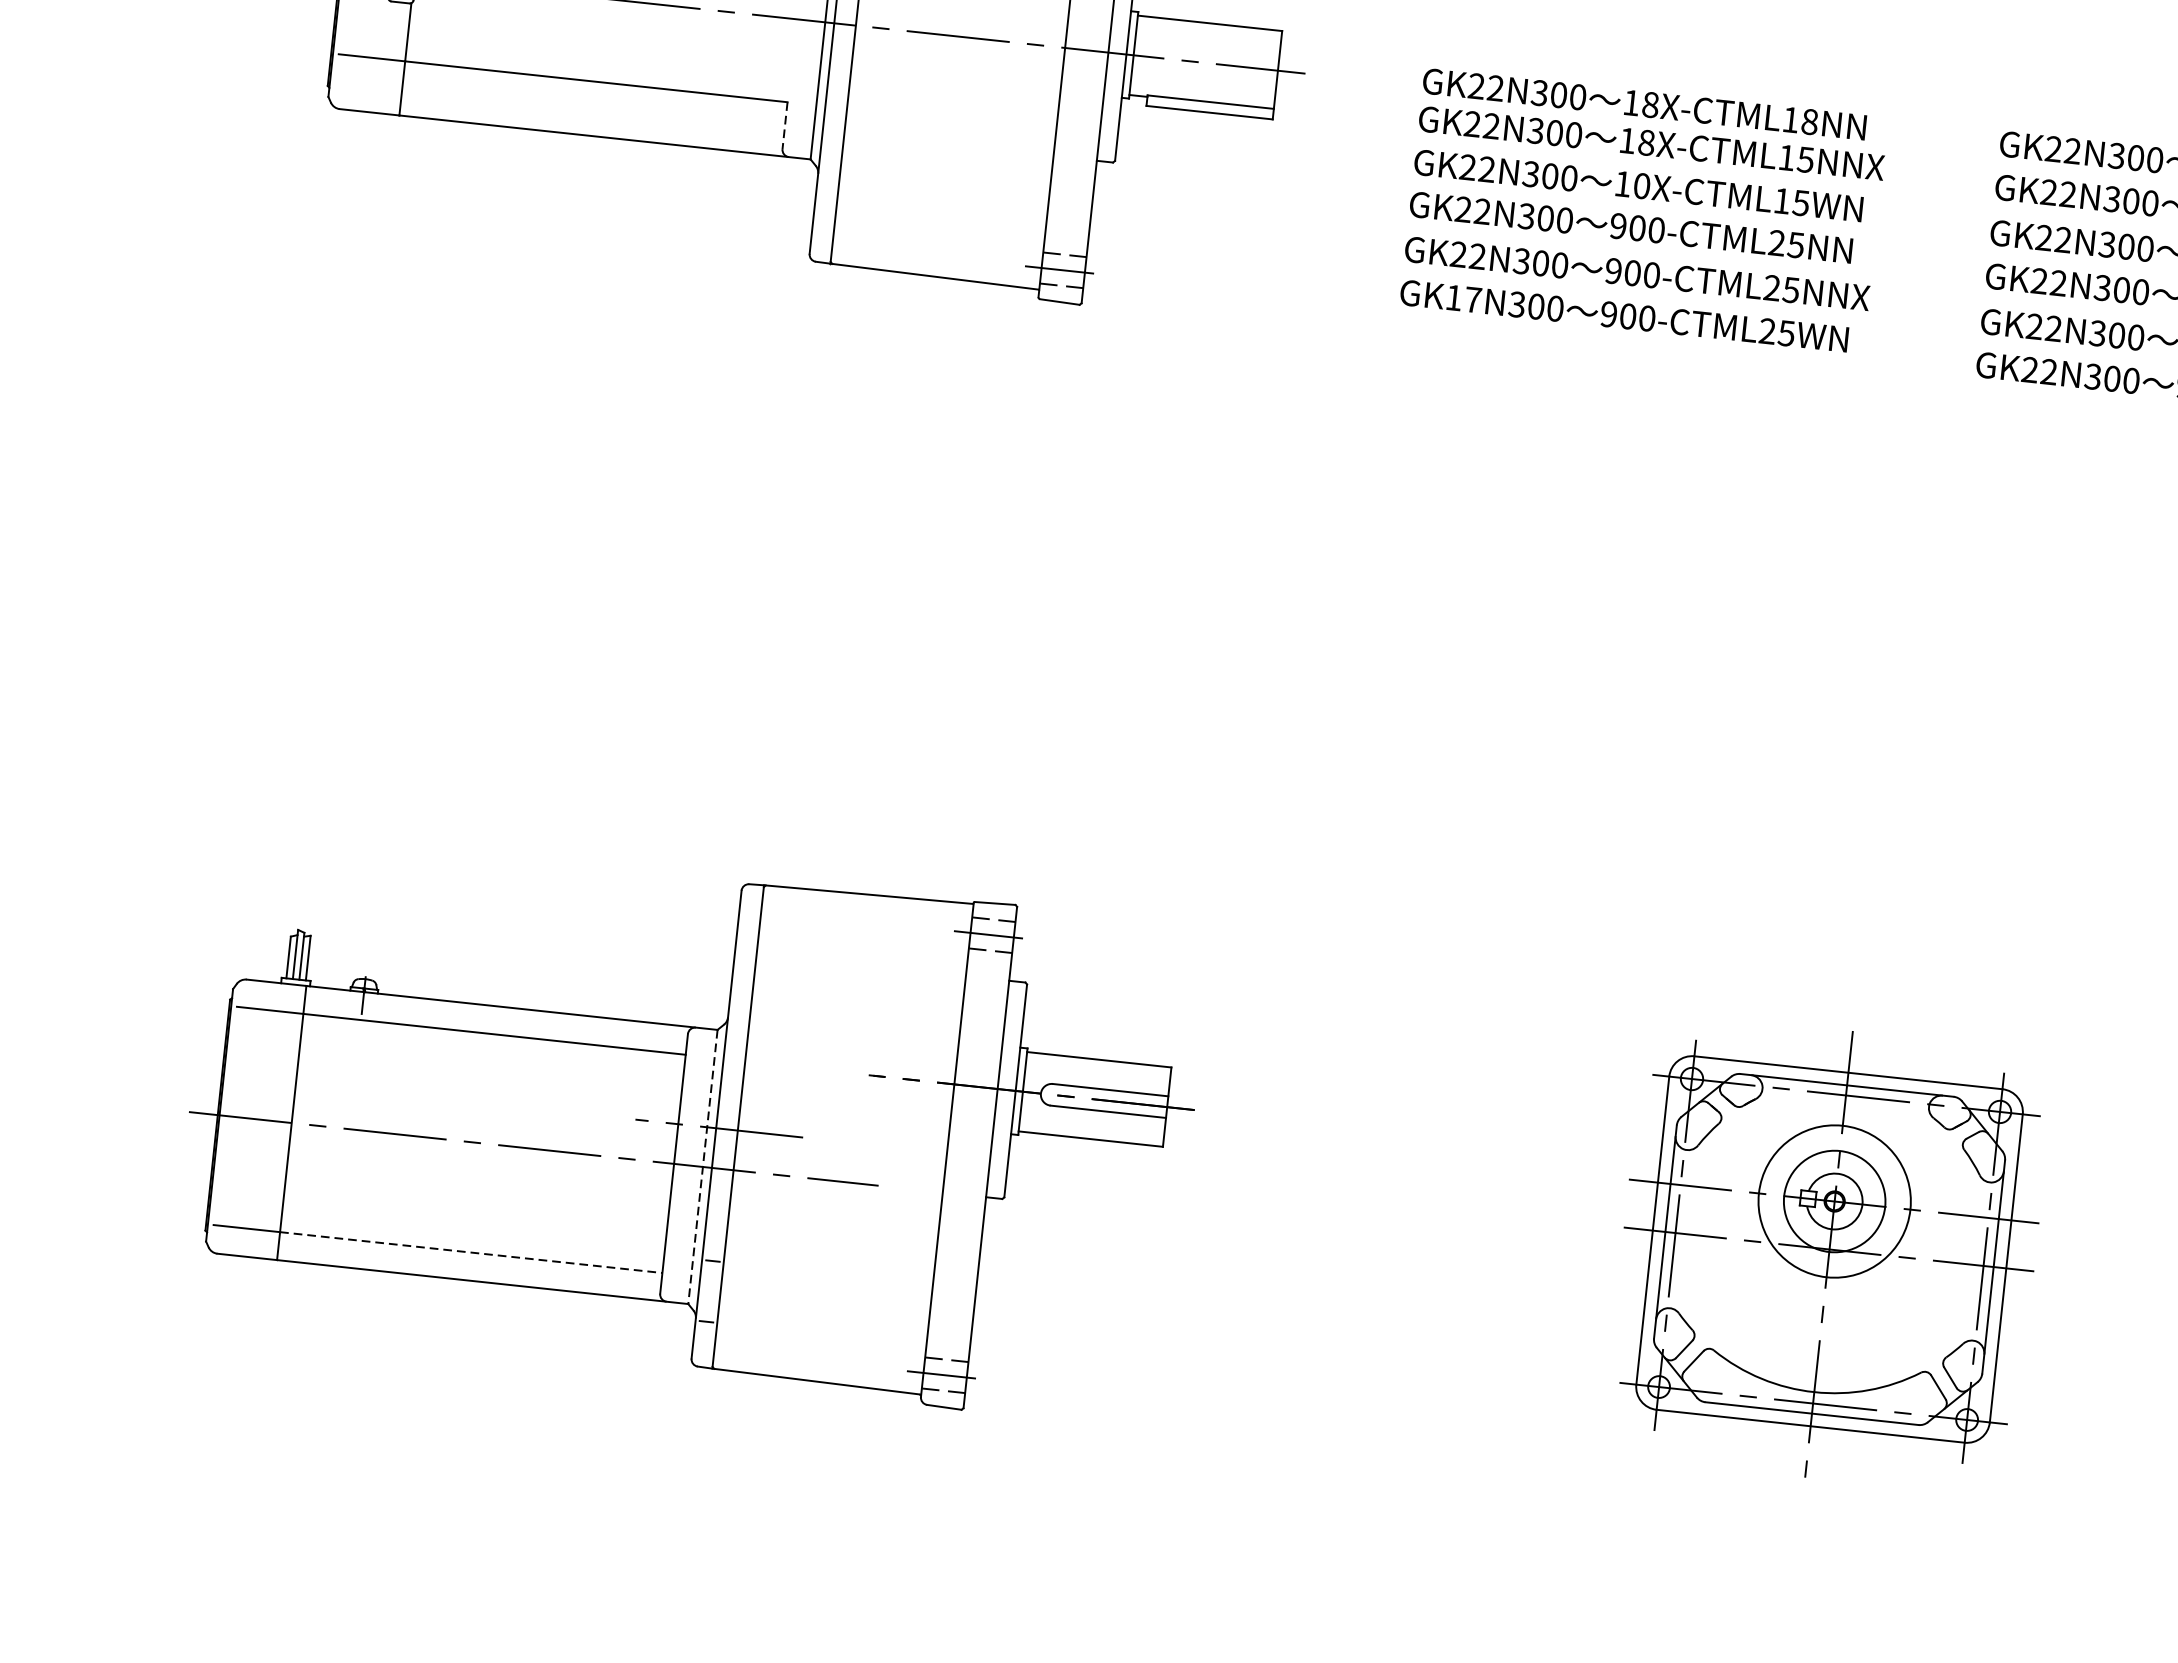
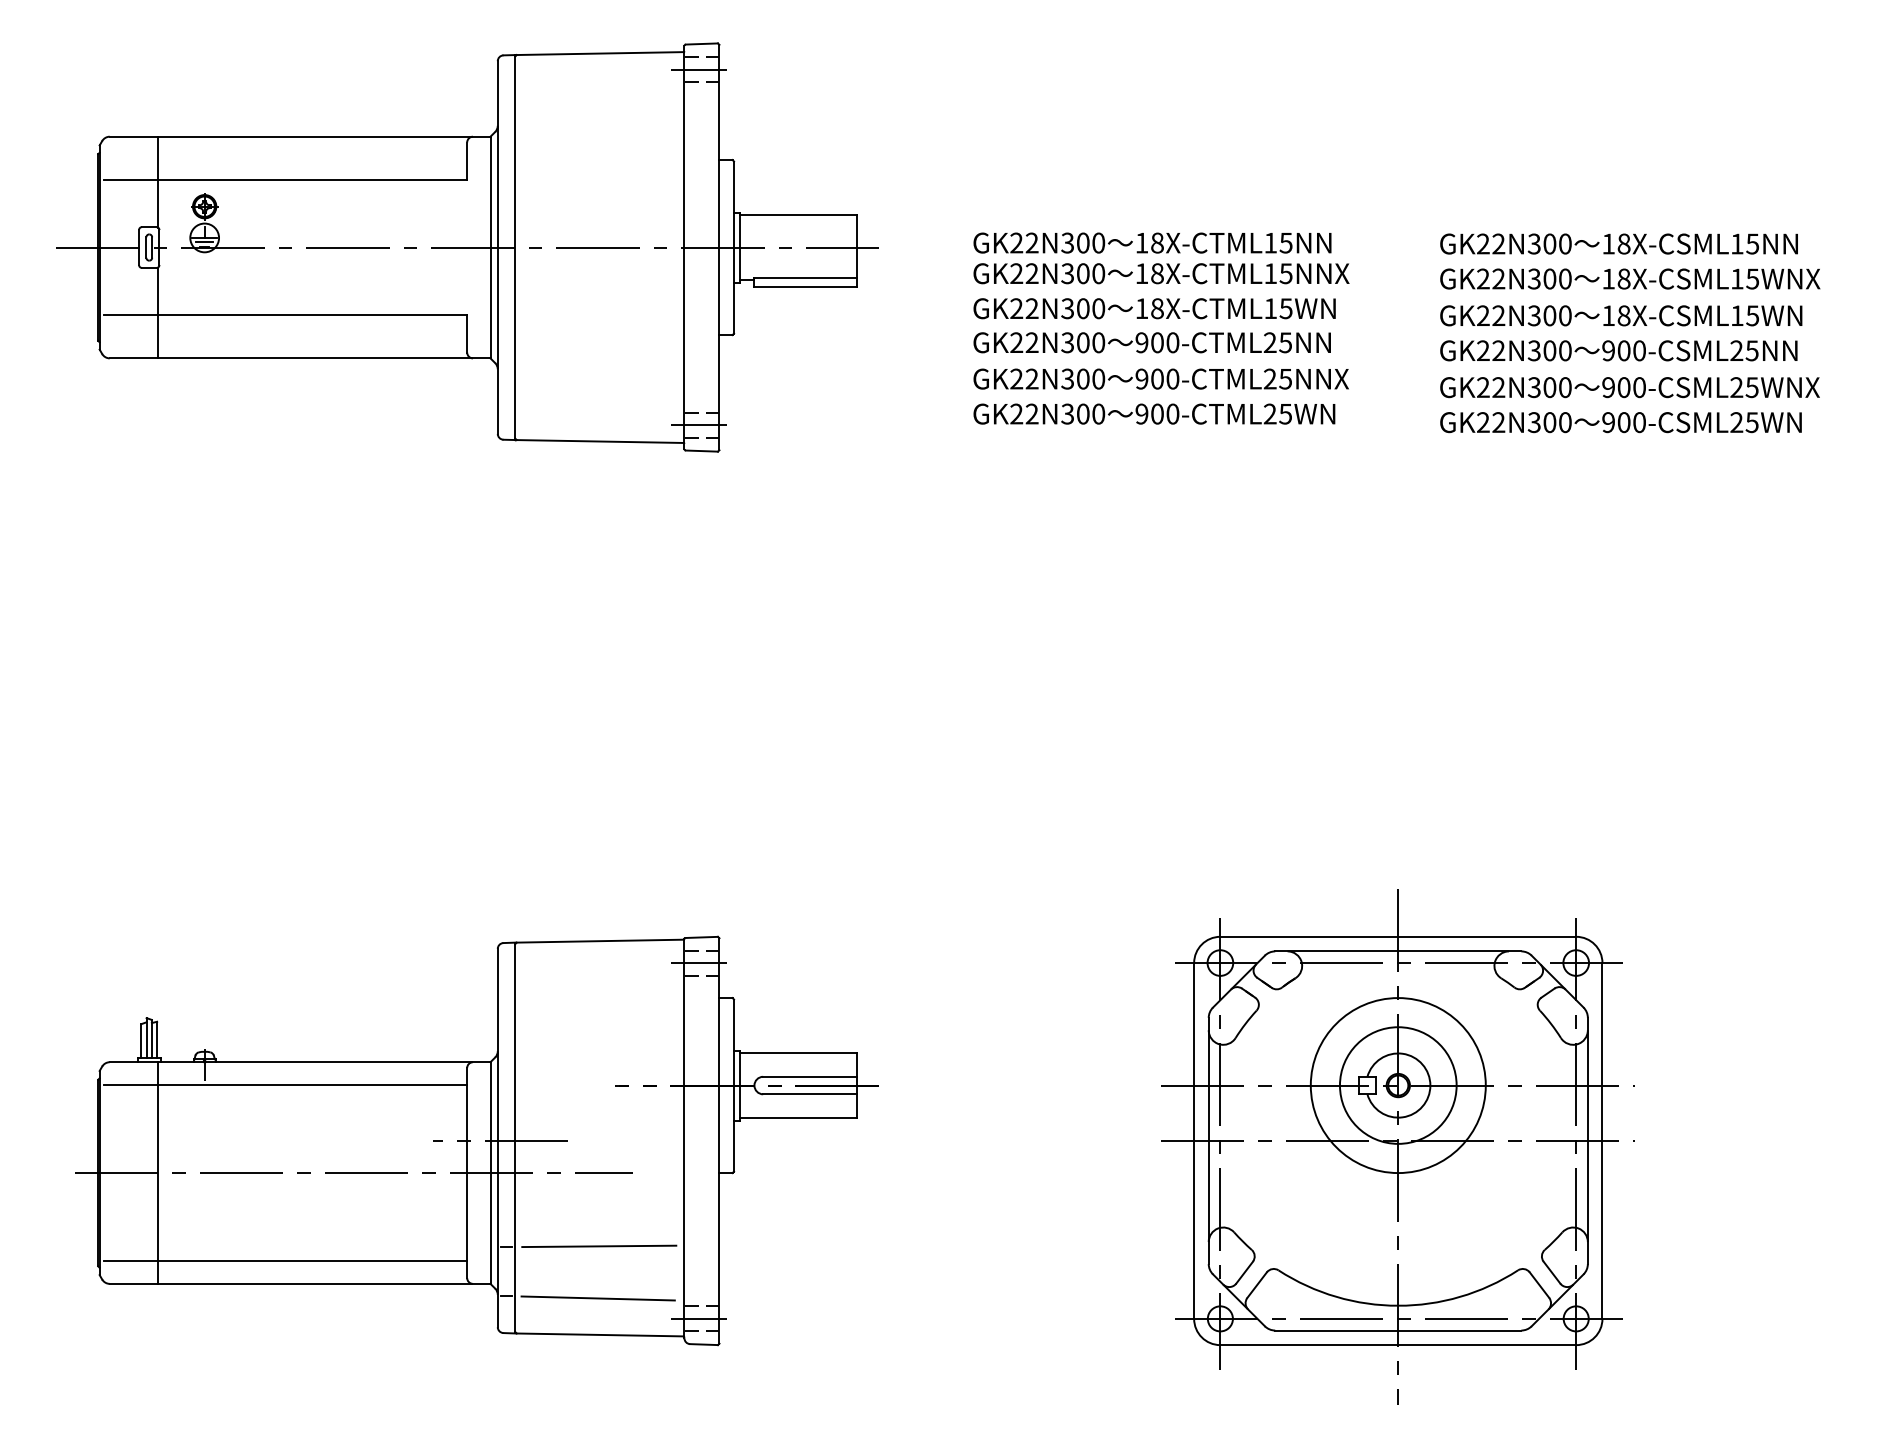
text: (1809, 121) -> (1285, 242), 18X-CTML18NN -> 18X-CTML15NN
line: (785, 125) -> (467, 333), dashed -> solid
text: (1642, 185) -> (1157, 308), 10X-CTML15WN -> 18X-CTML15WN
text: (1463, 298) -> (1024, 413), GK17N300 -> GK22N300
line: (702, 1167) -> (490, 1173), dashed -> solid
line: (471, 1252) -> (312, 1261), dashed -> solid
part: (1828, 1254) -> (1397, 1146), size x1.43
line: (828, 1272) -> (599, 1246), added
line: (818, 1336) -> (597, 1298), added

